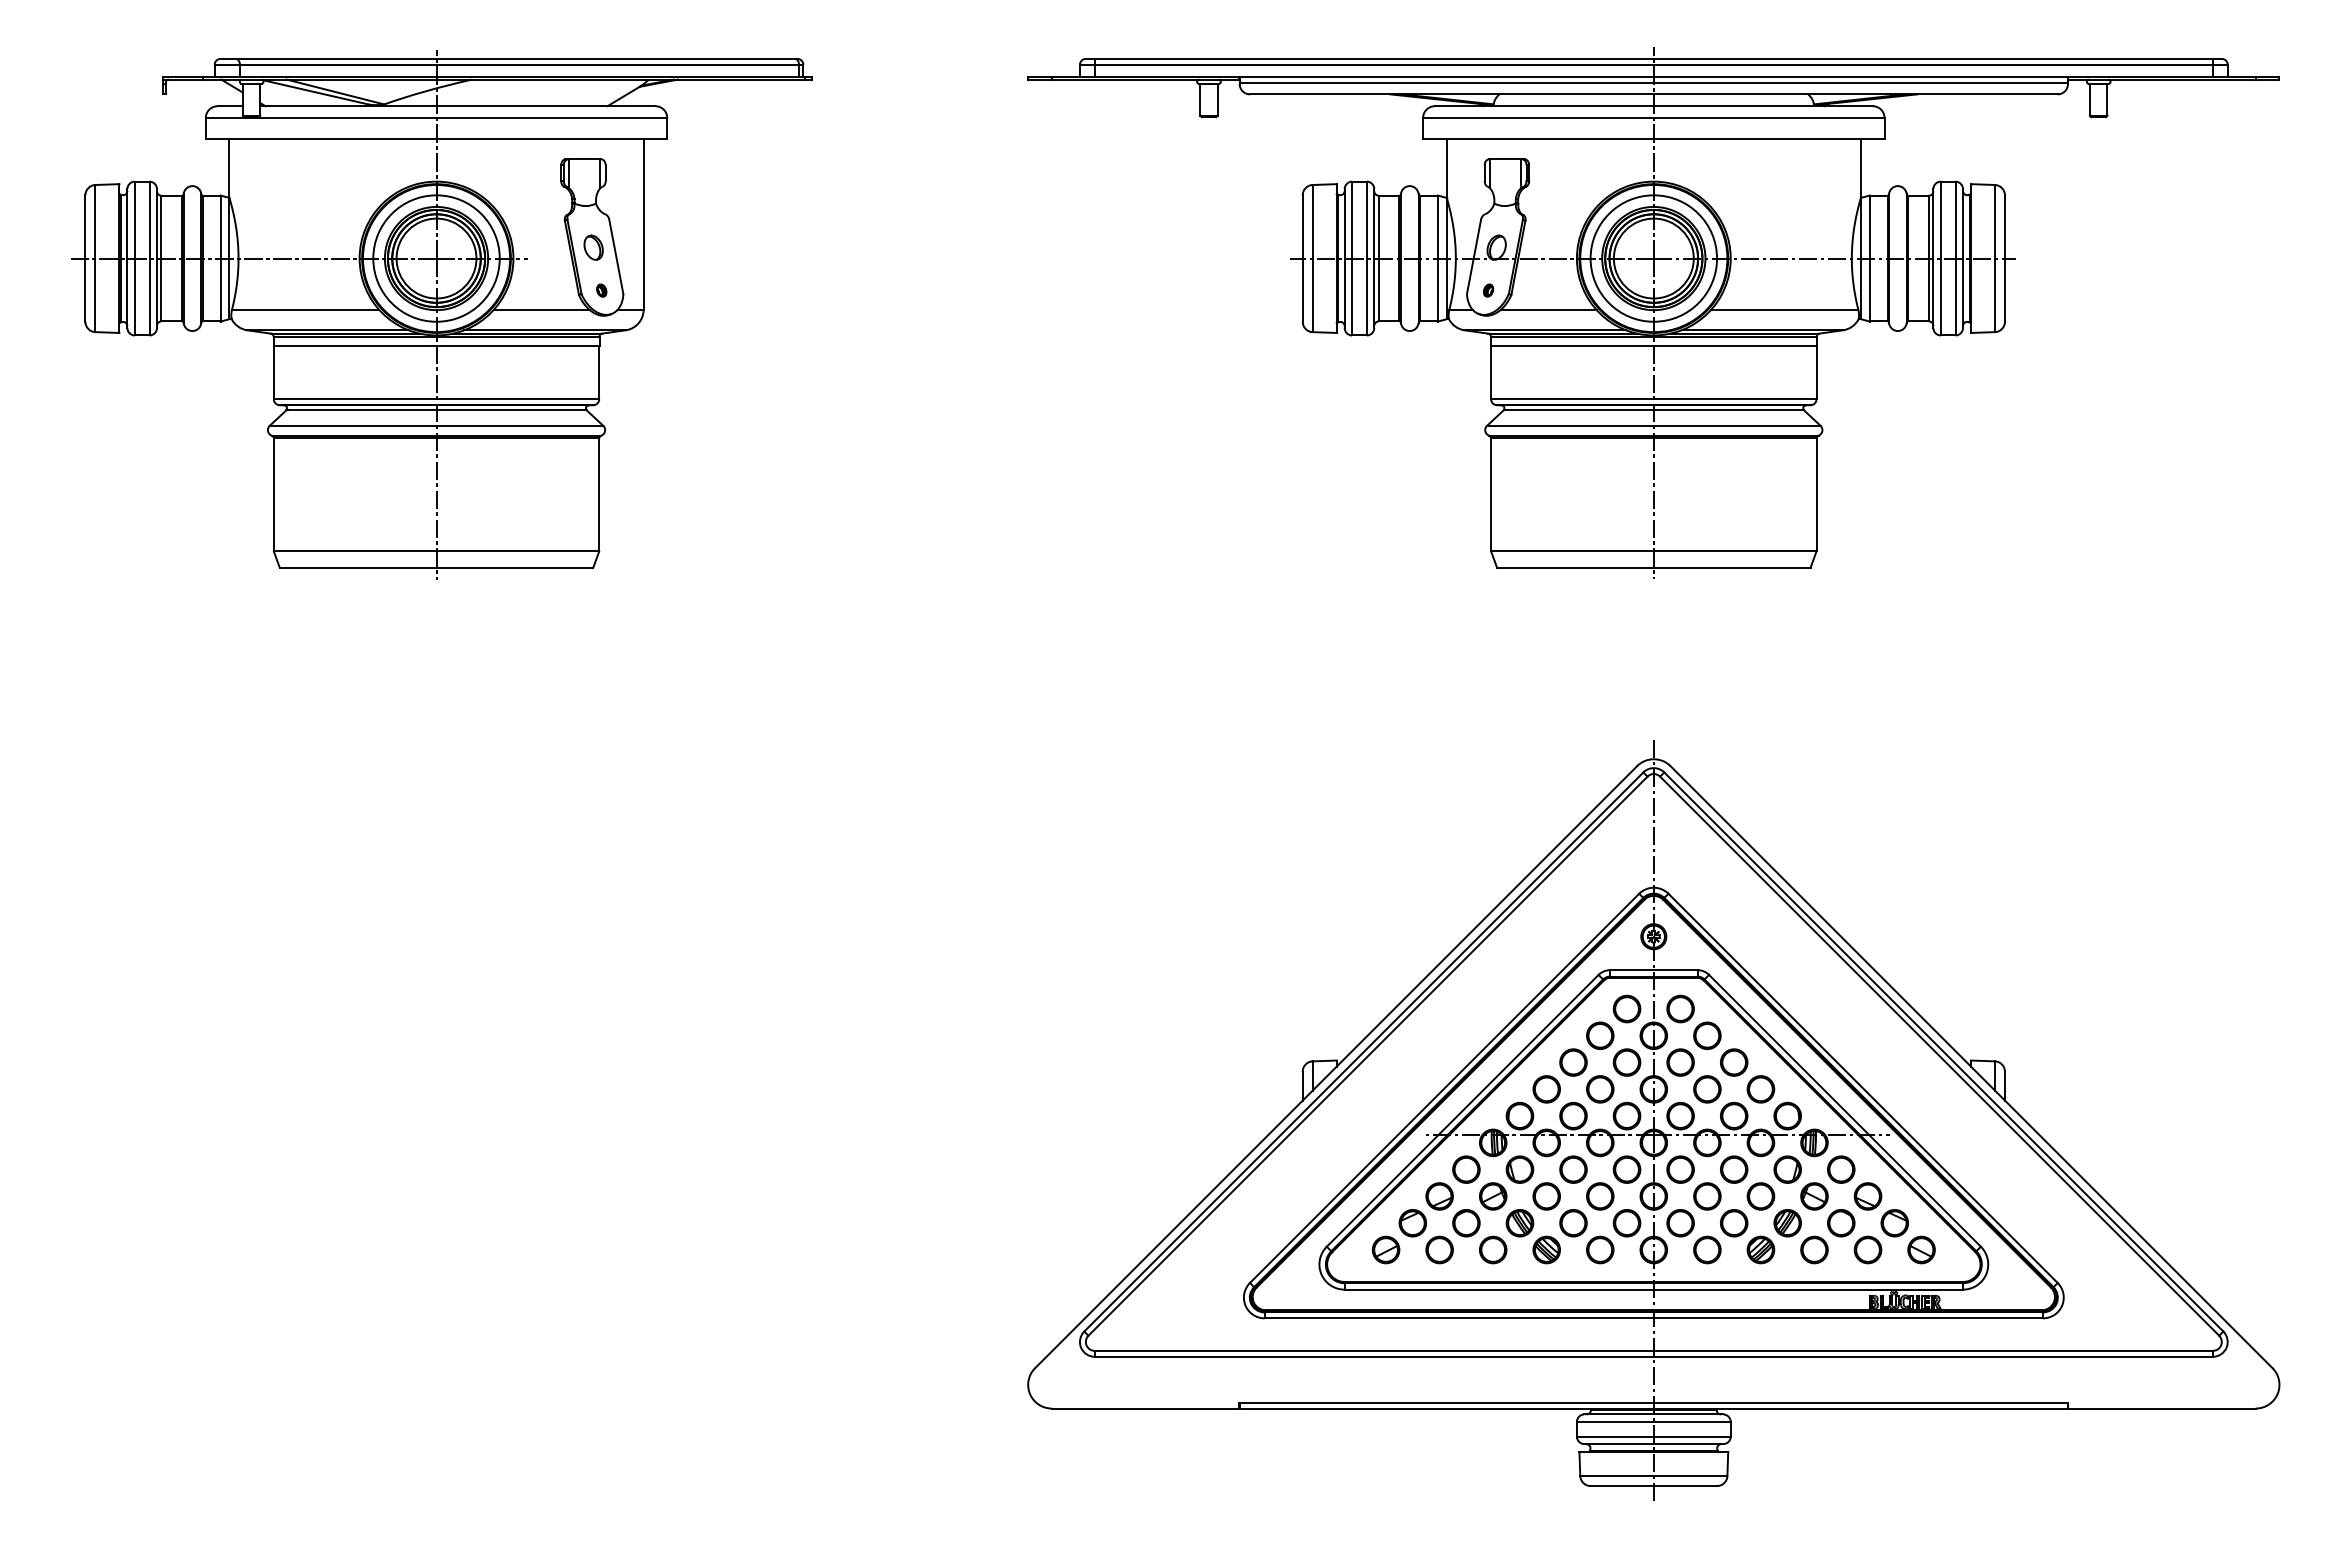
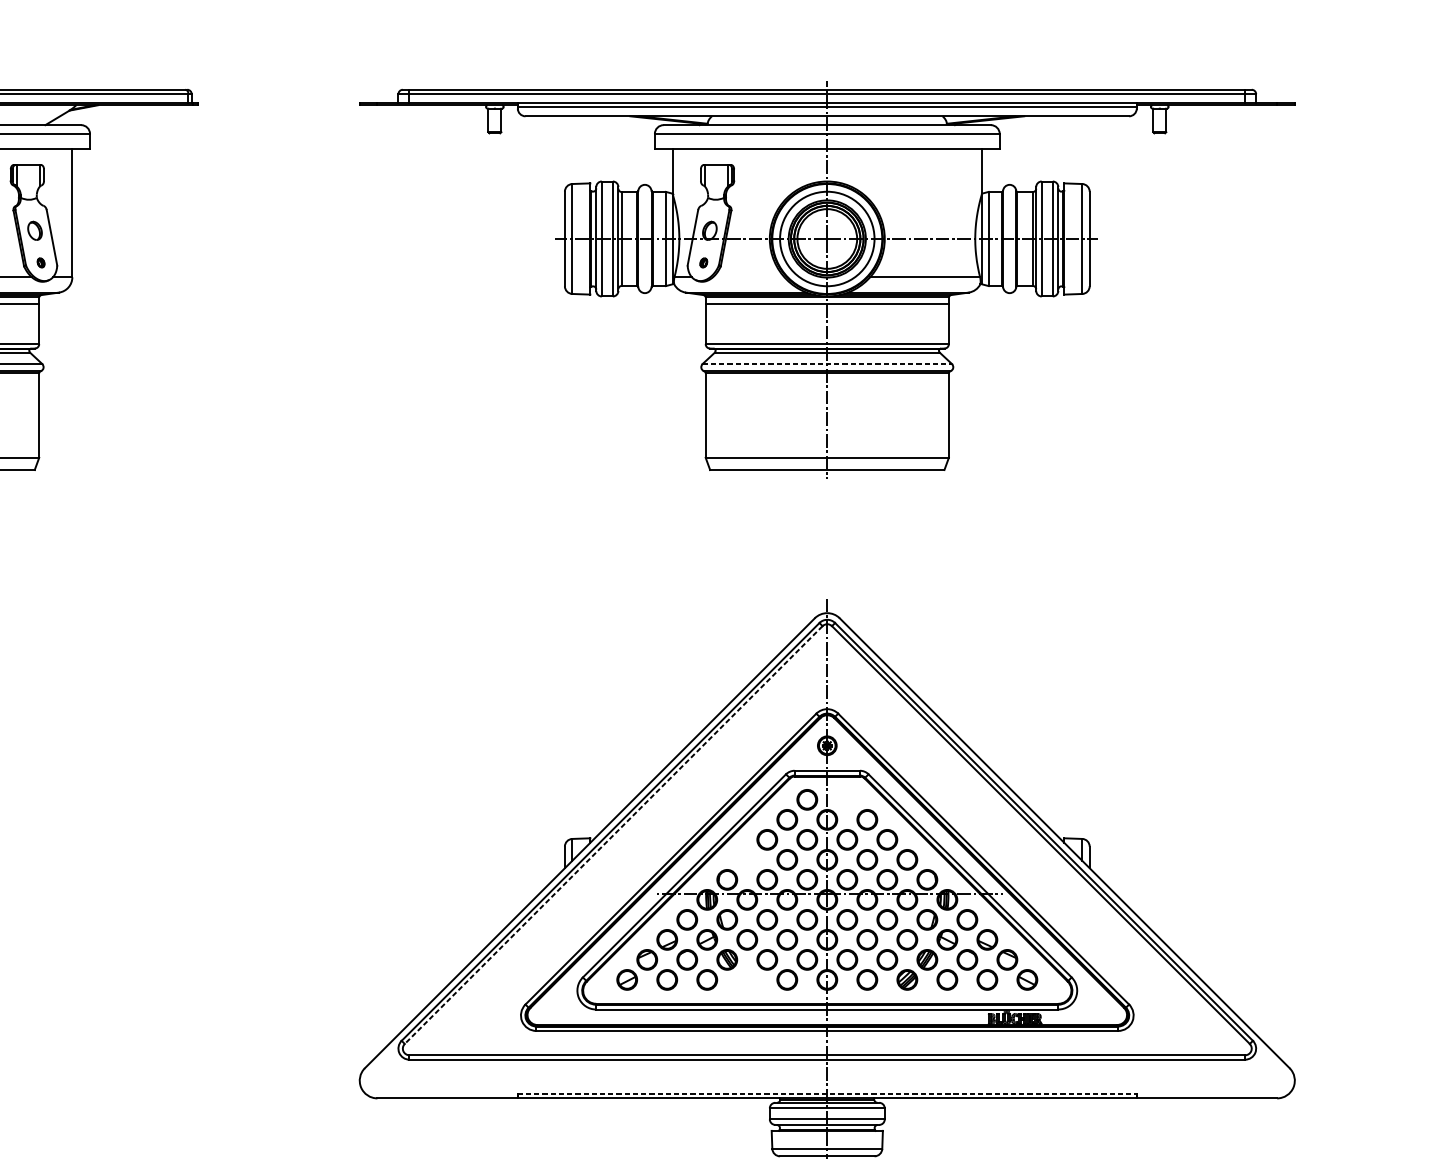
line: (1548, 309) -> (748, 277), removed
line: (1653, 425) -> (827, 363), solid -> dashed
part: (1680, 1008) -> (847, 799), removed
line: (1367, 1056) -> (613, 835), solid -> dashed
part: (1546, 1089) -> (747, 859), removed
part: (1546, 1249) -> (747, 979), removed
line: (1654, 1402) -> (827, 1093), solid -> dashed

